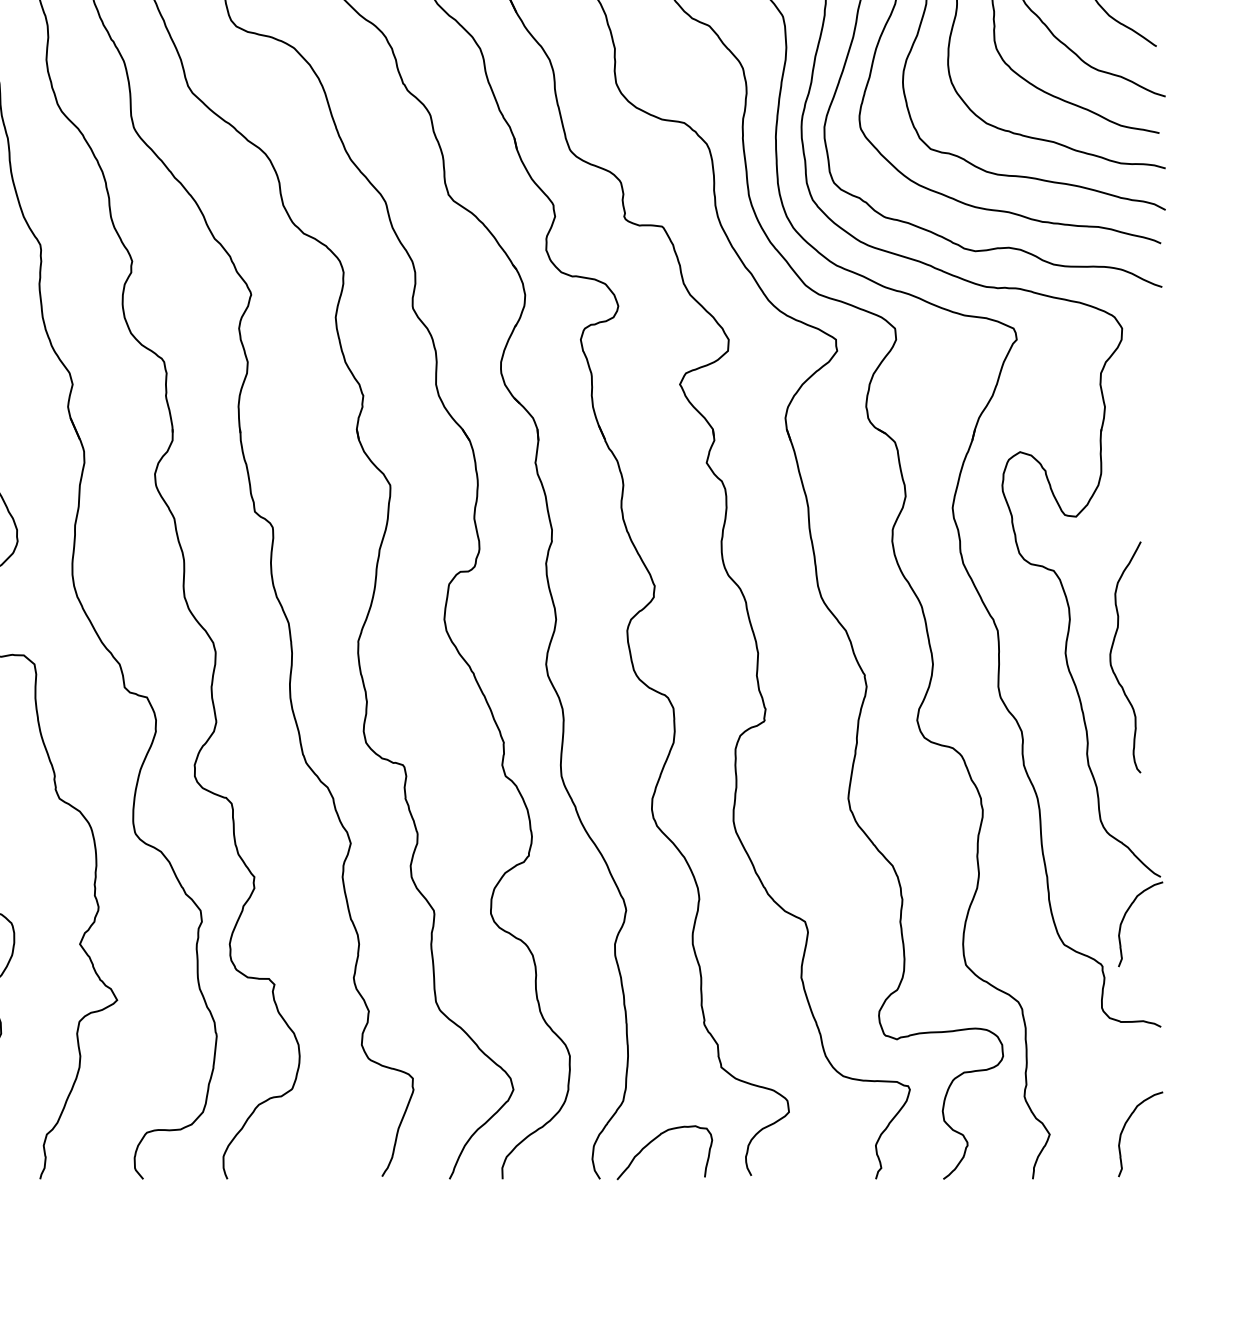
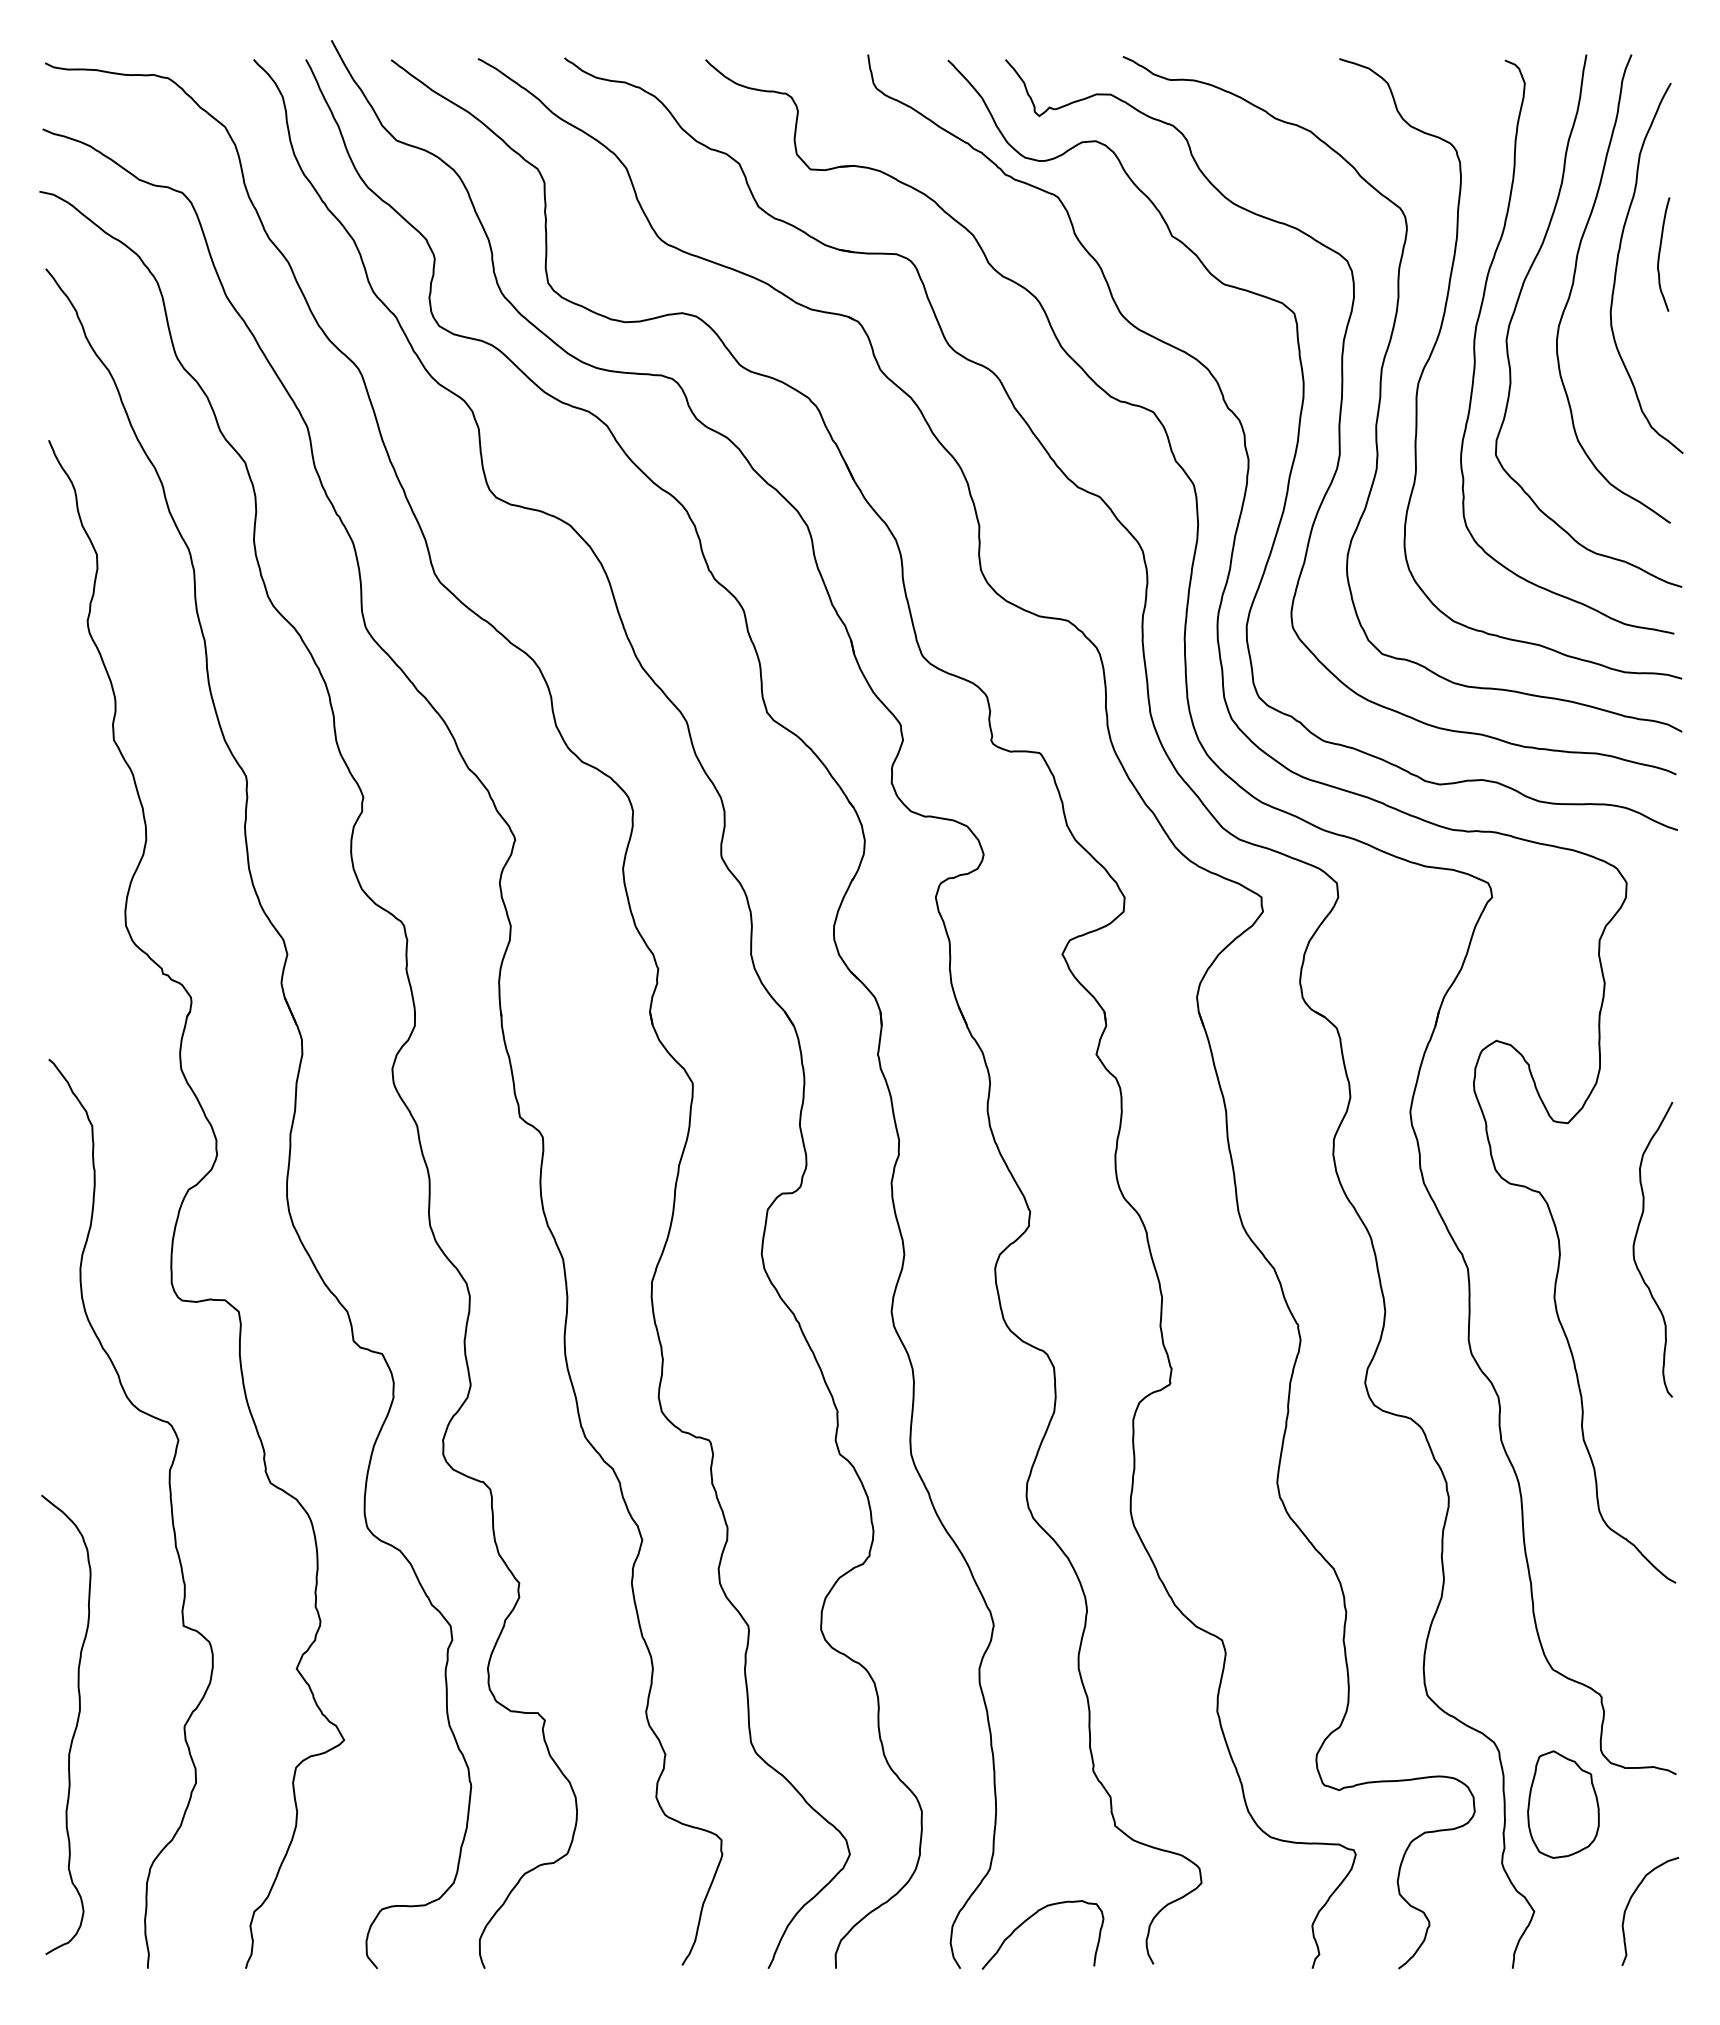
curve: (1111, 657) -> (1634, 1249), moved
curve: (1125, 916) -> (1630, 1633), removed
part: (1072, 1050) -> (1563, 1804), added

